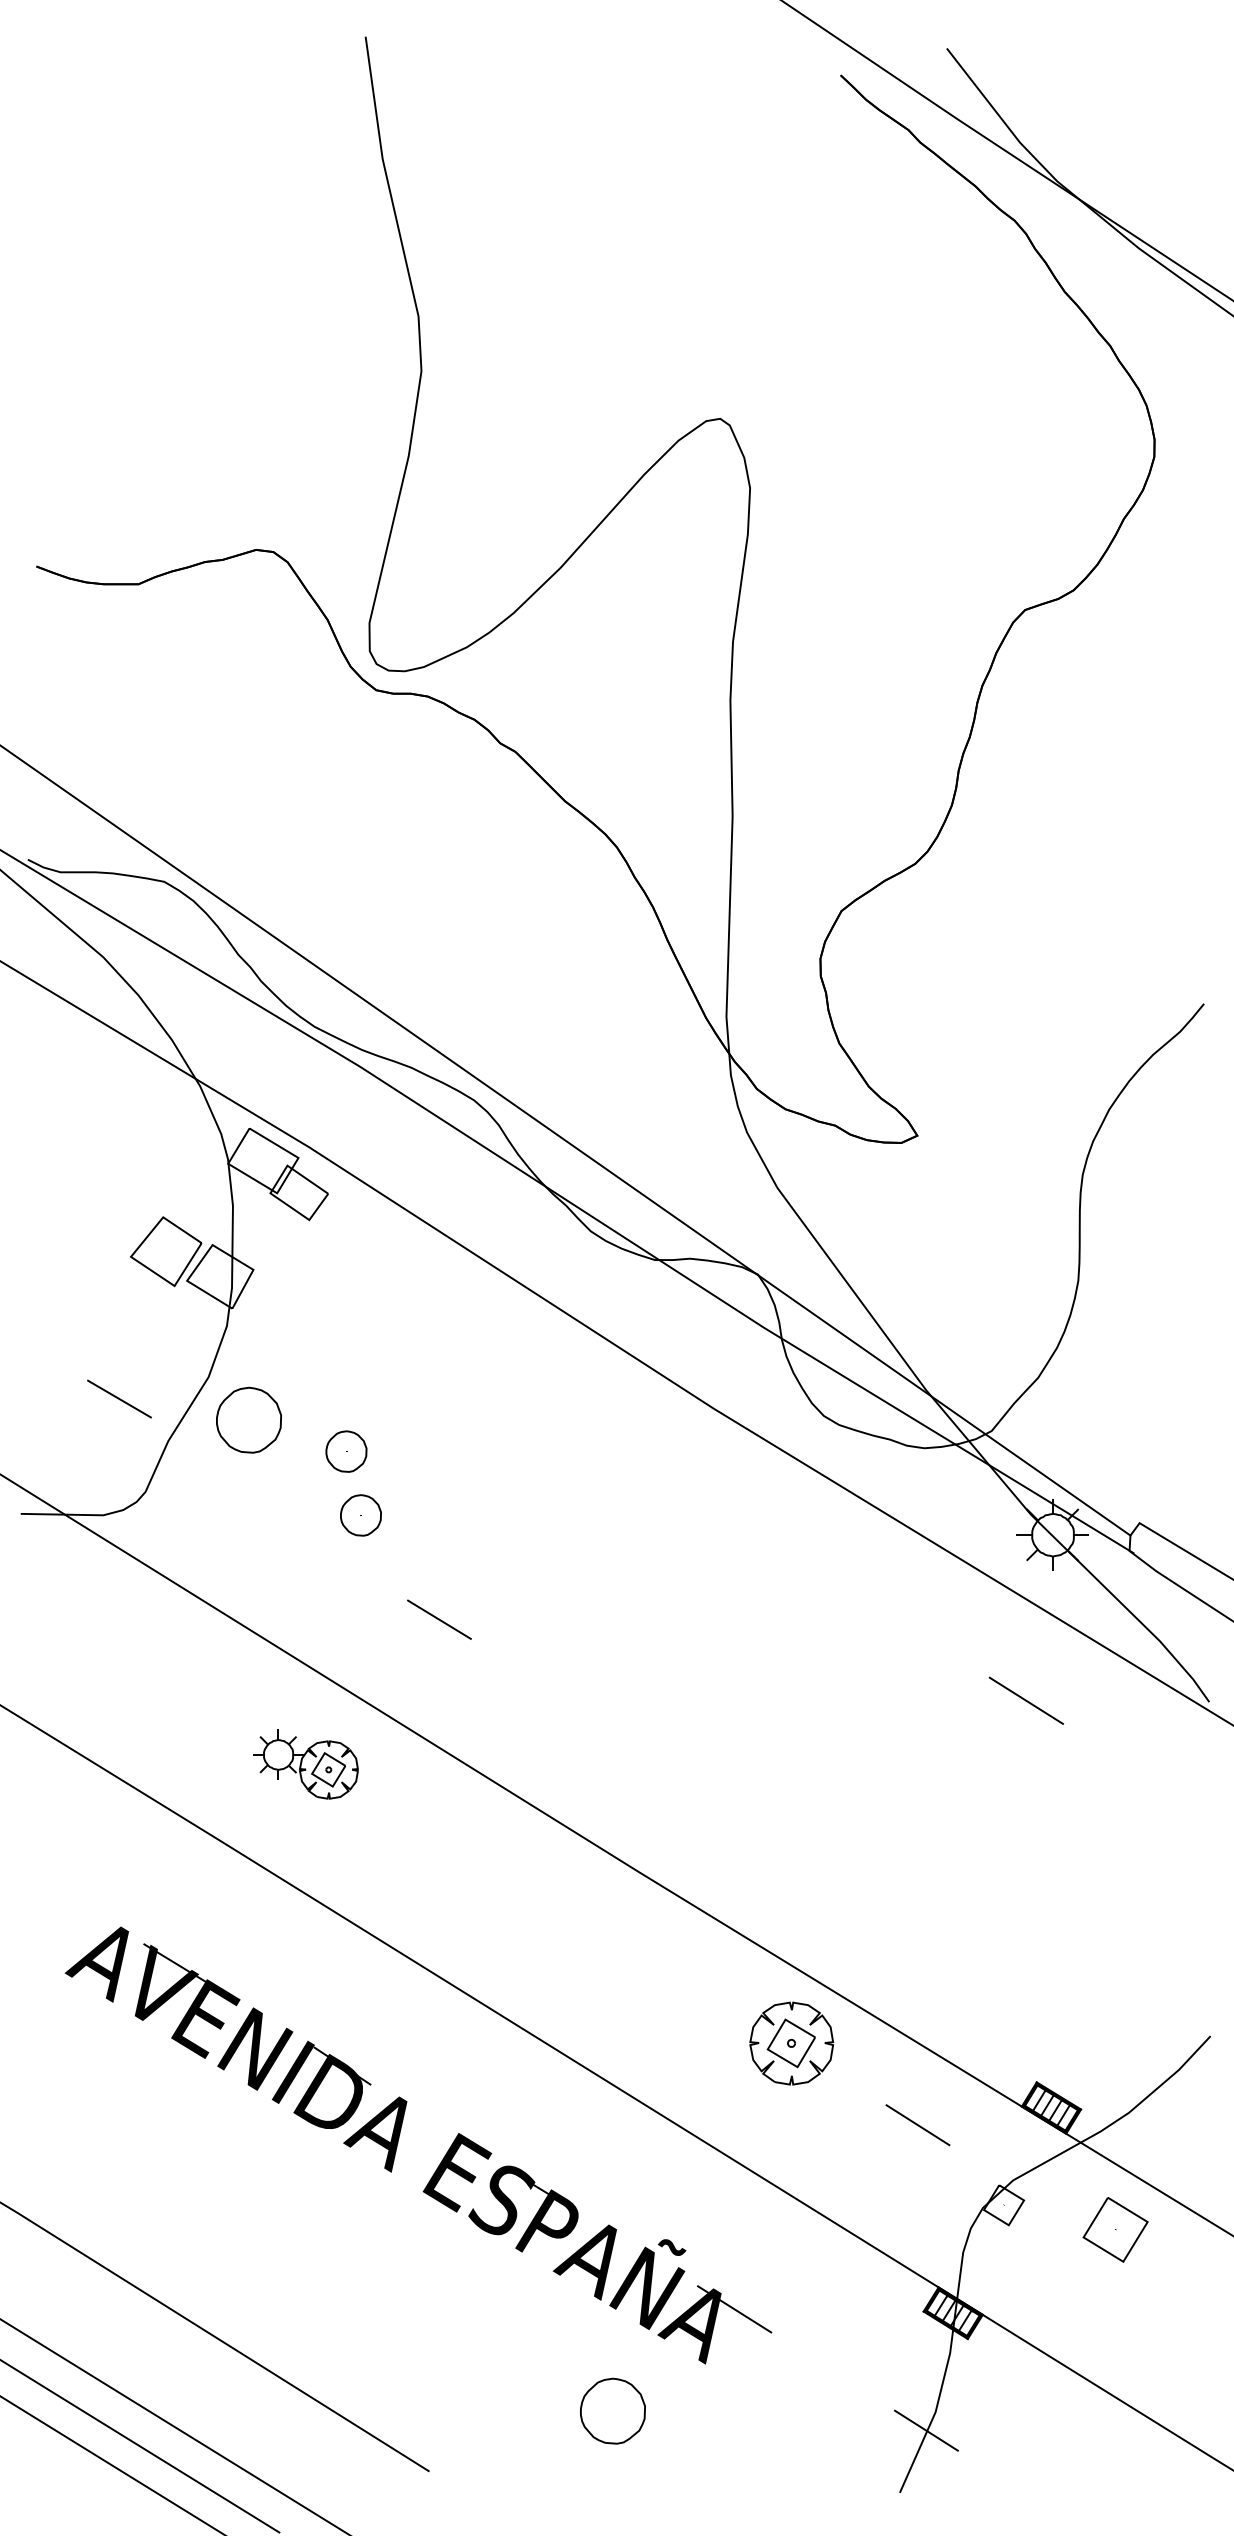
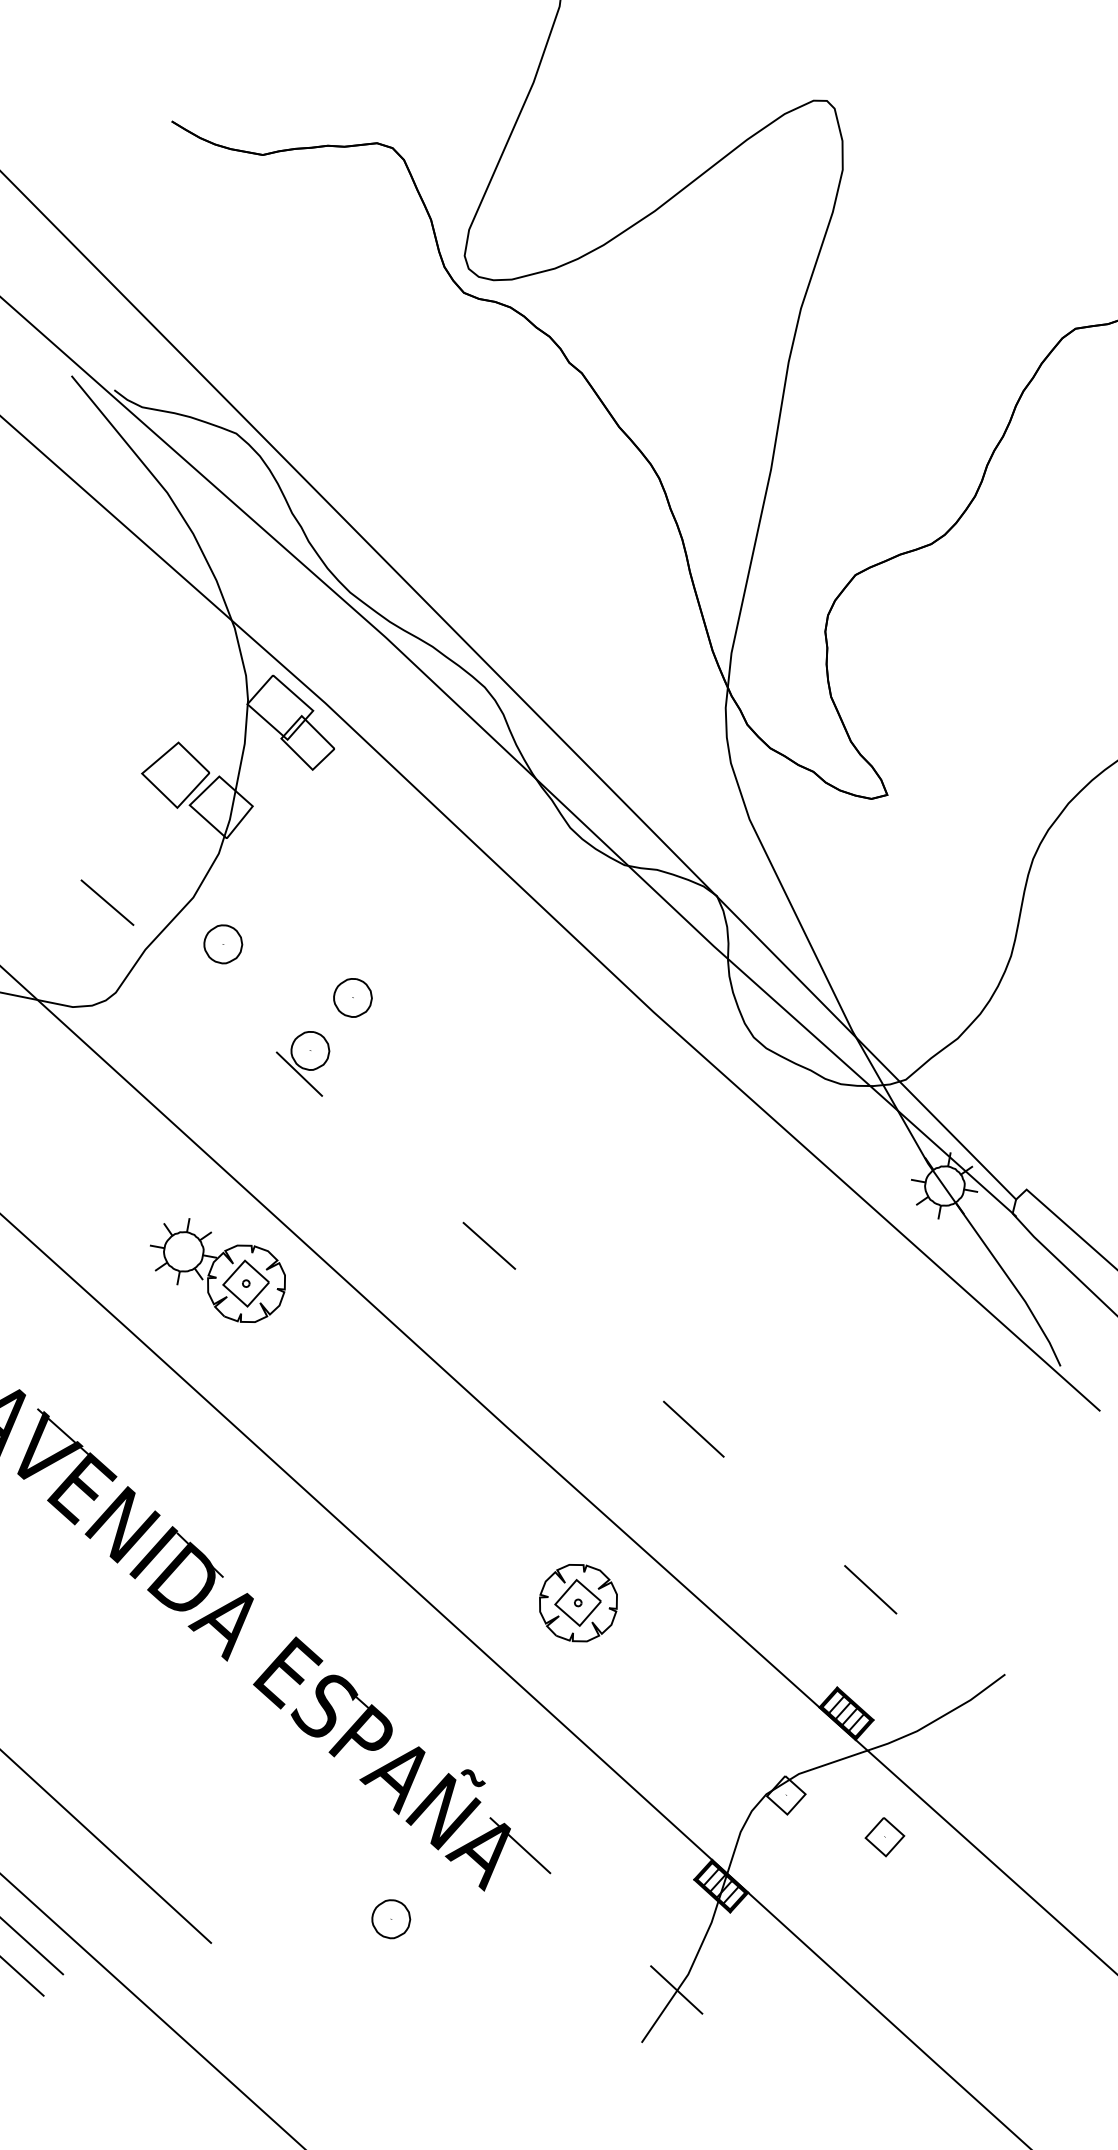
part: (248, 1420) -> (222, 944), size x0.62
part: (346, 1451) -> (352, 997), moved
line: (353, 1541) -> (299, 1073), added
line: (439, 1619) -> (489, 1245), moved
line: (1025, 1700) -> (693, 1428), moved
part: (305, 1764) -> (217, 1270), size x1.43
part: (791, 2043) -> (578, 1603), moved
line: (917, 2125) -> (870, 1589), moved
part: (1115, 2230) -> (884, 1837), size x0.62
part: (613, 2411) -> (391, 1919), size x0.62

